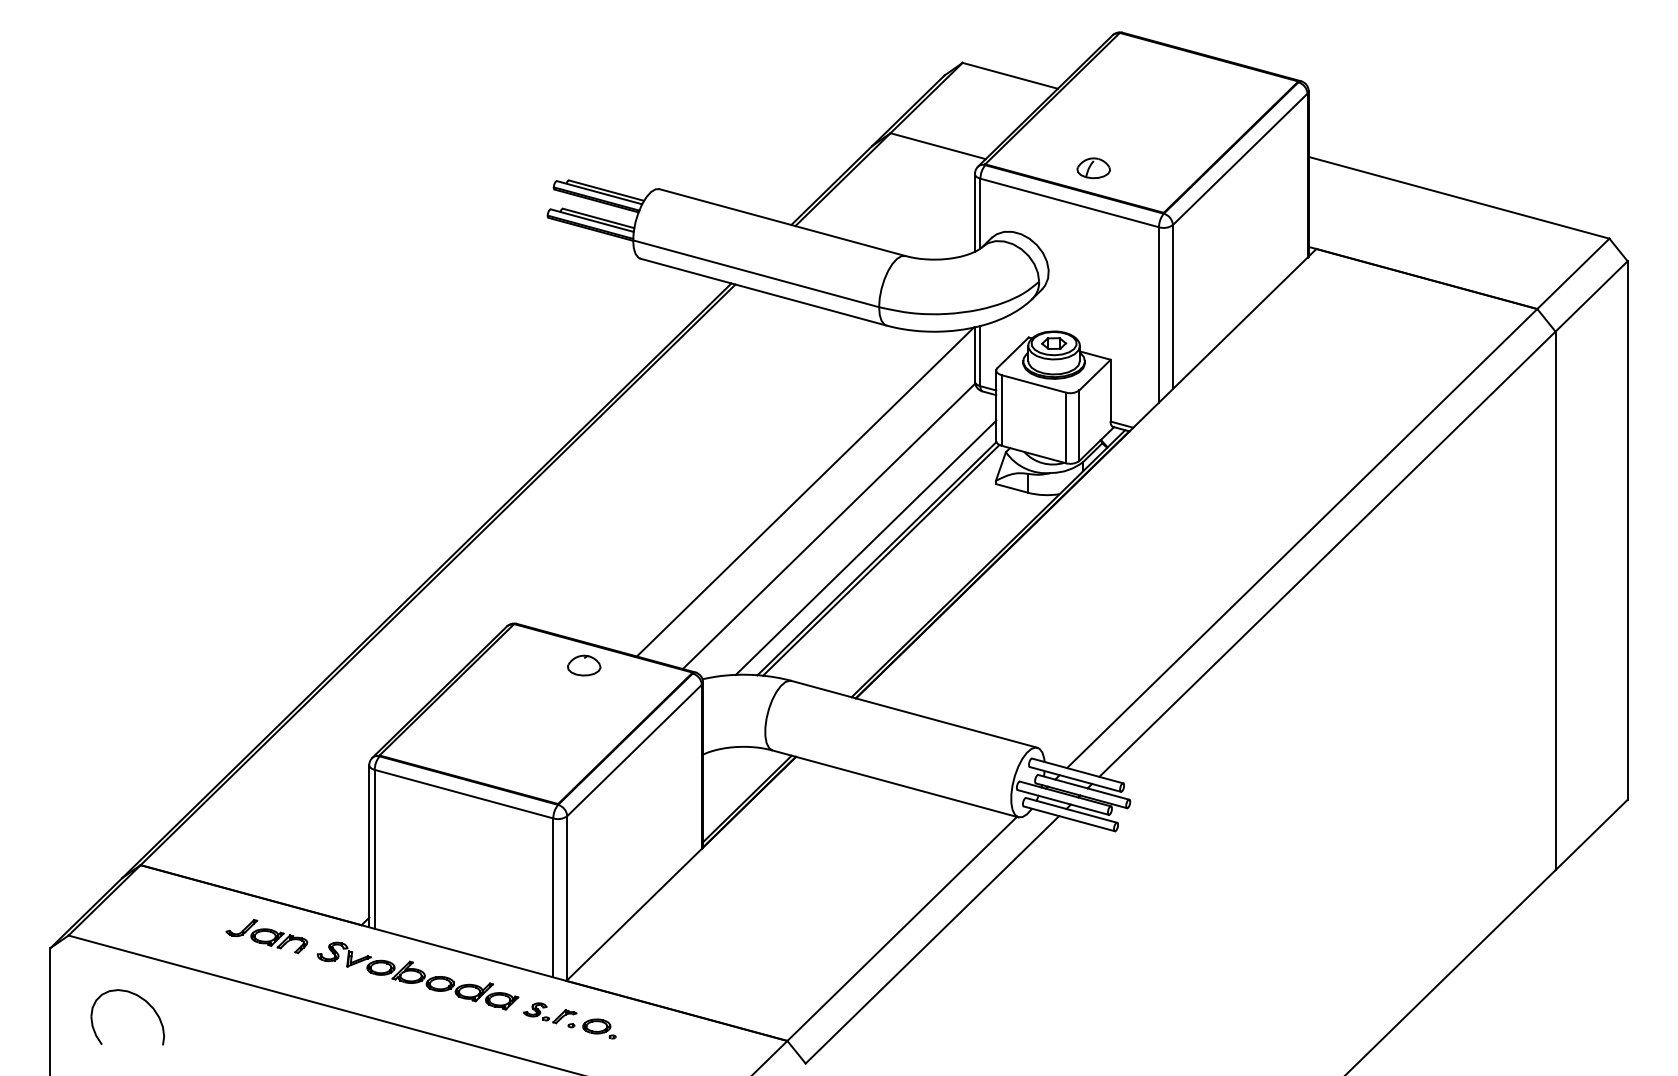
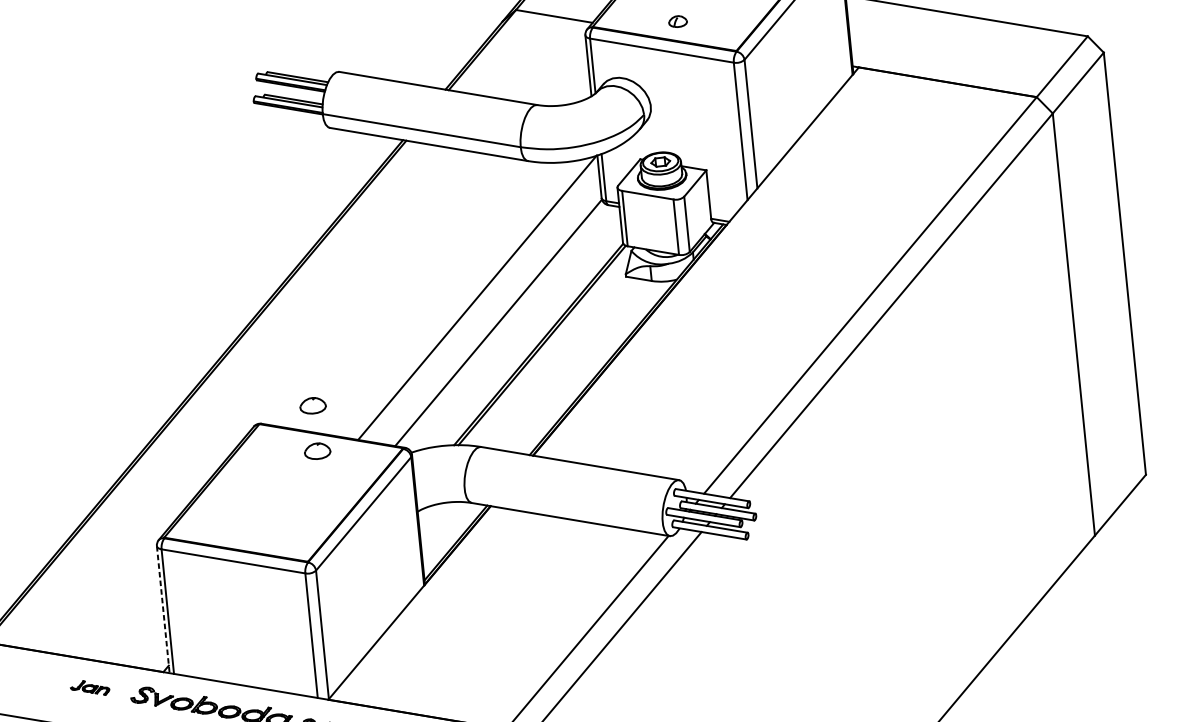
part: (1093, 168) -> (677, 21), size x0.7
line: (865, 547) -> (528, 336), removed
part: (584, 607) -> (313, 405), added
line: (369, 846) -> (163, 609), solid -> dashed
part: (266, 936) -> (89, 688), size x0.6

